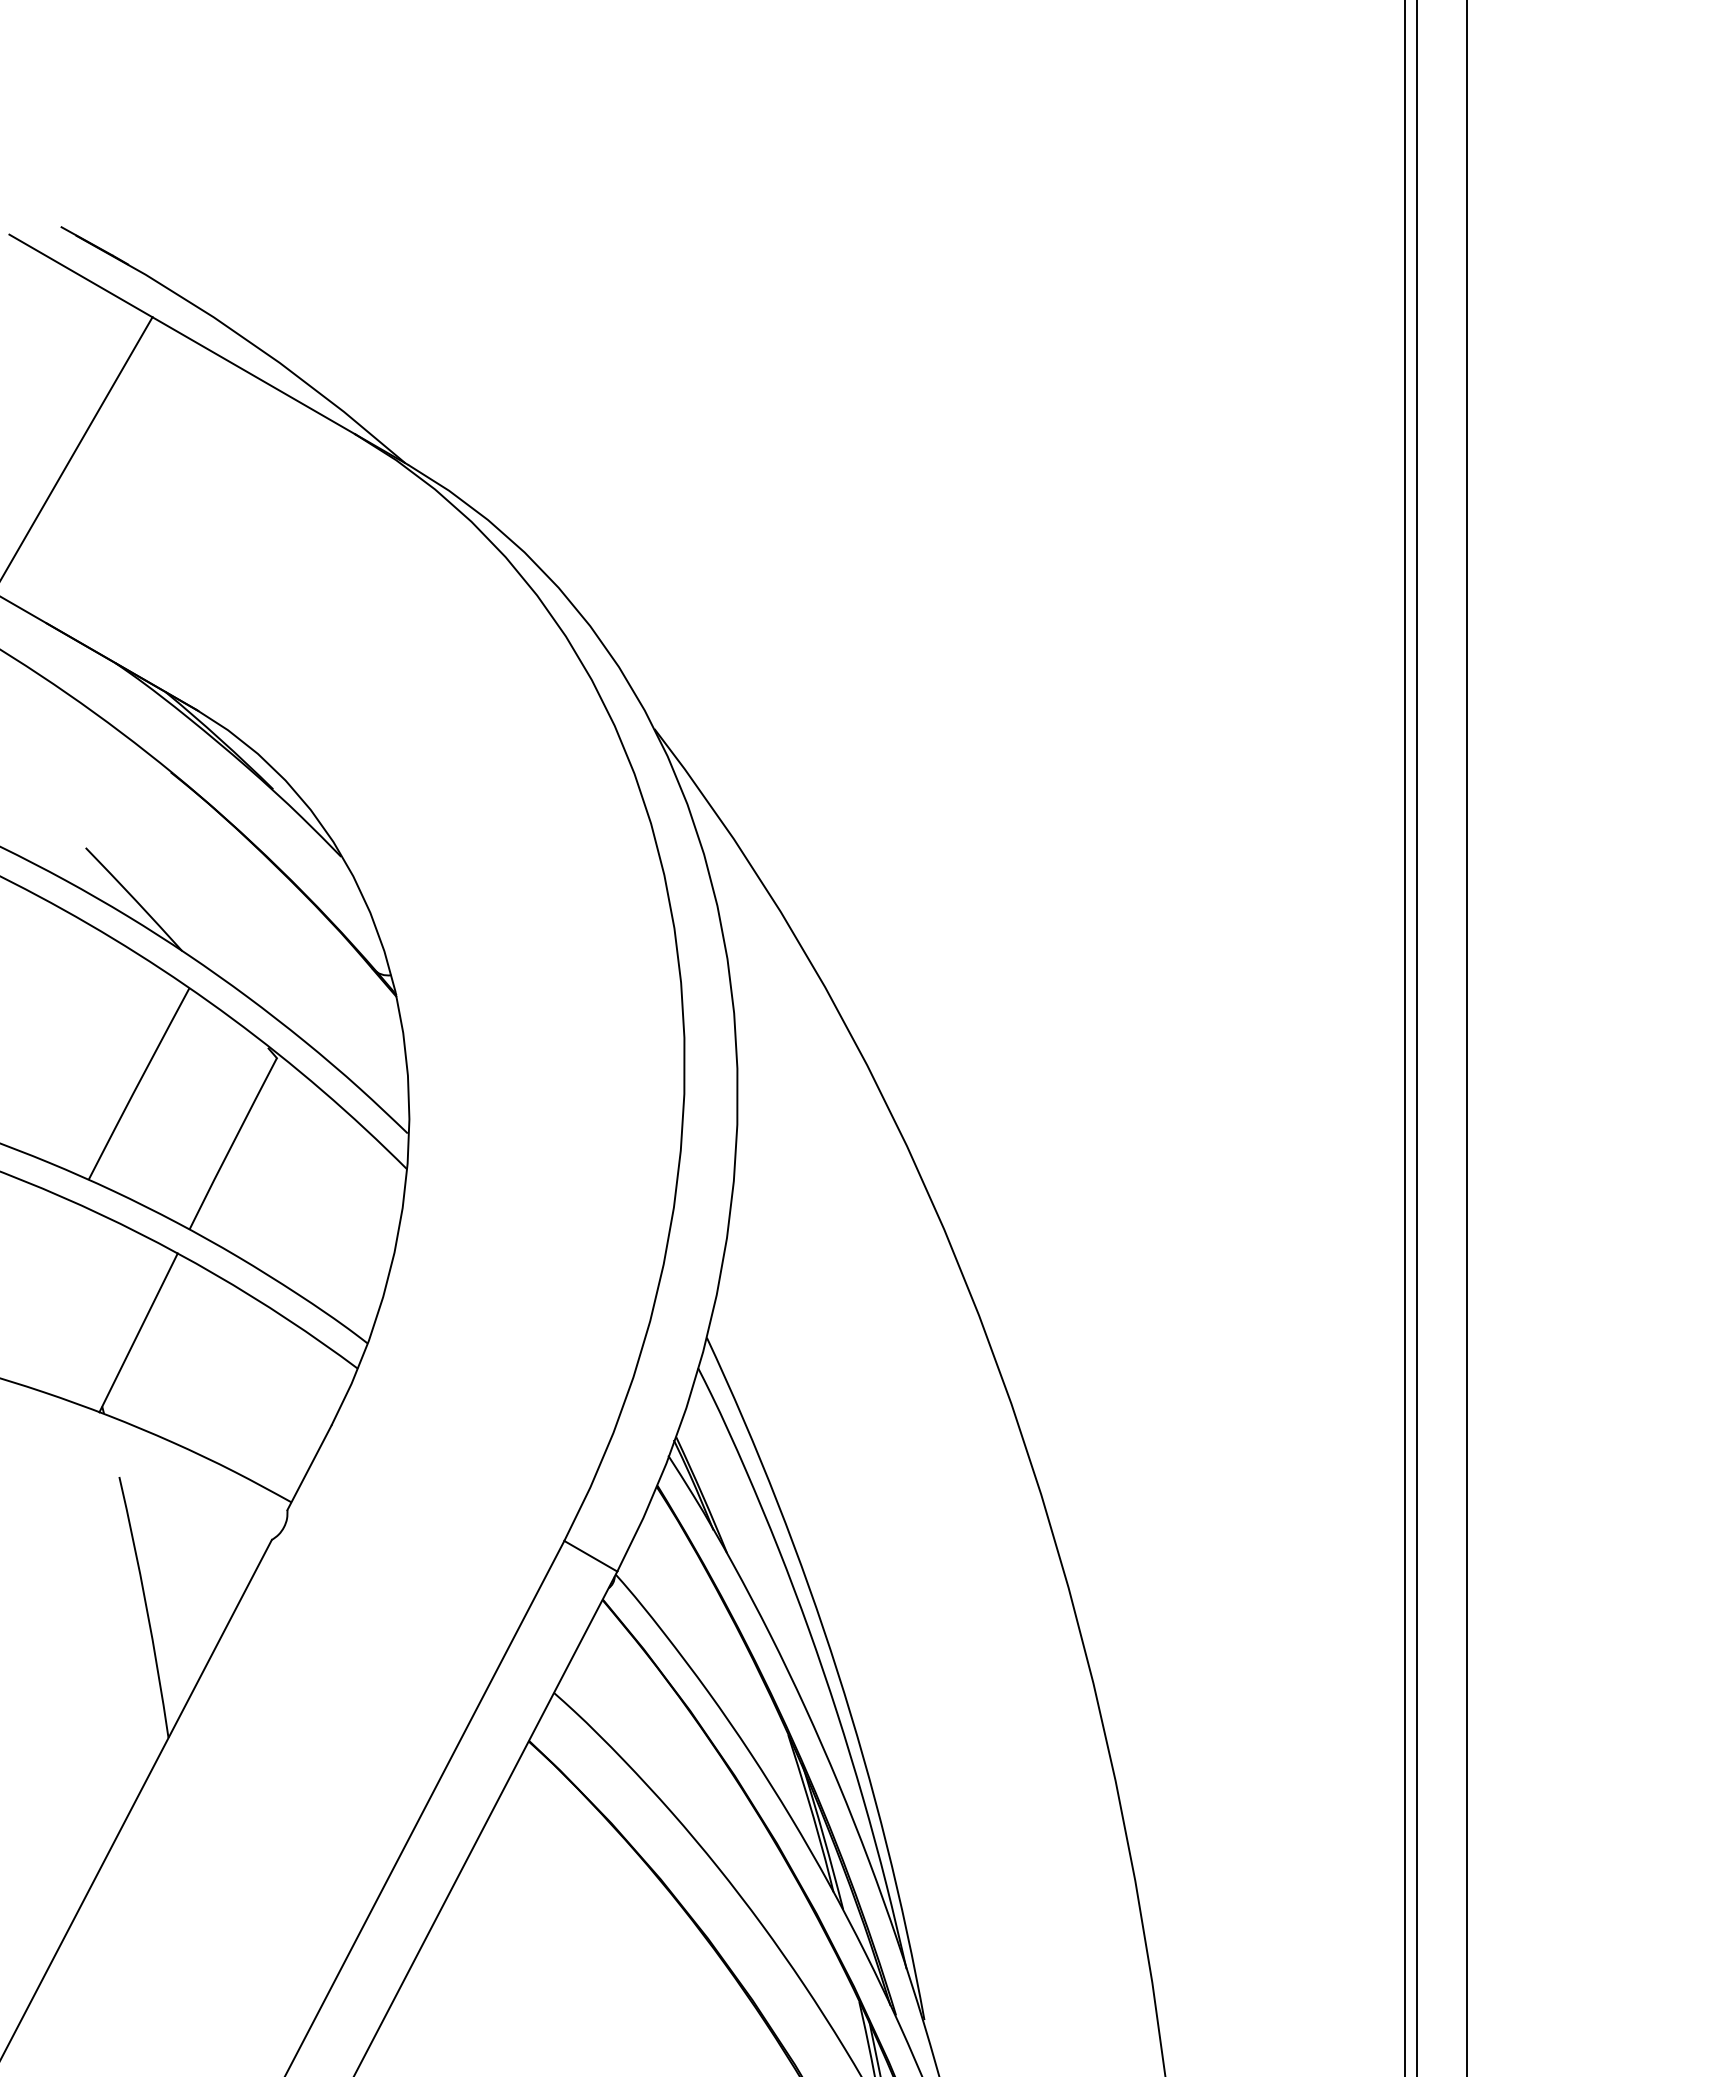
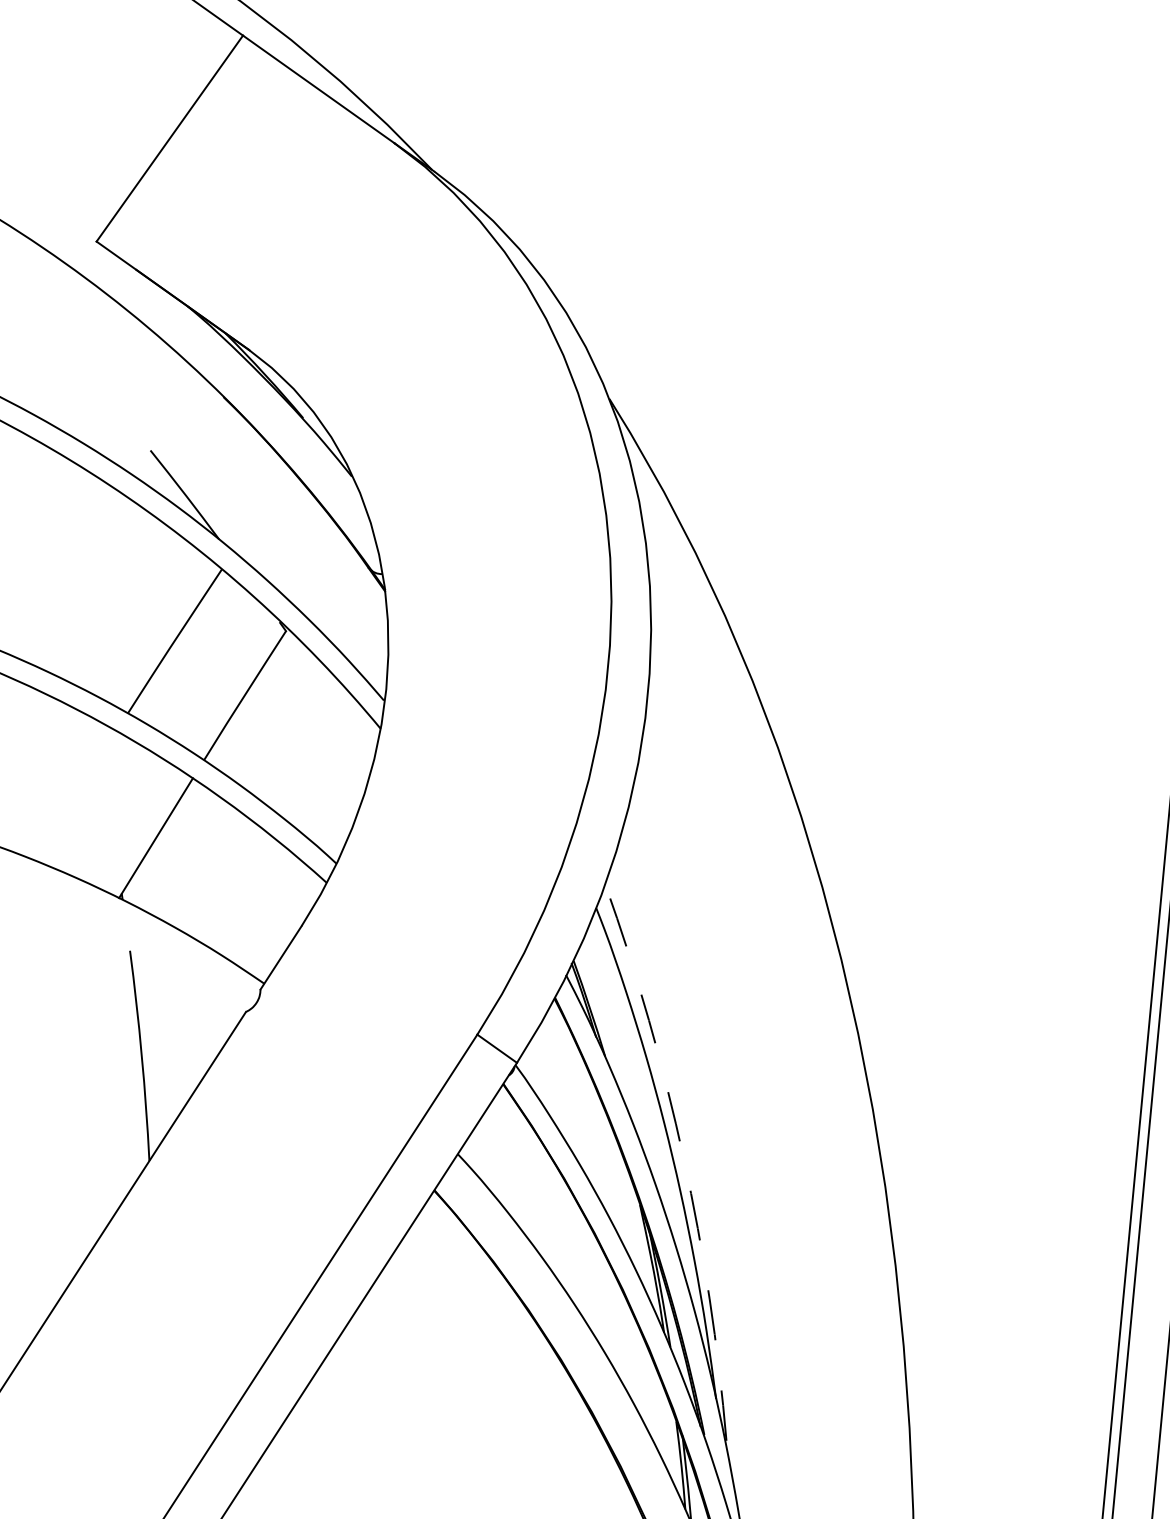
arc: (837, 1671) -> (683, 1158), solid -> dashed

